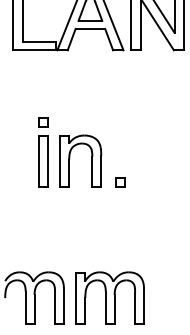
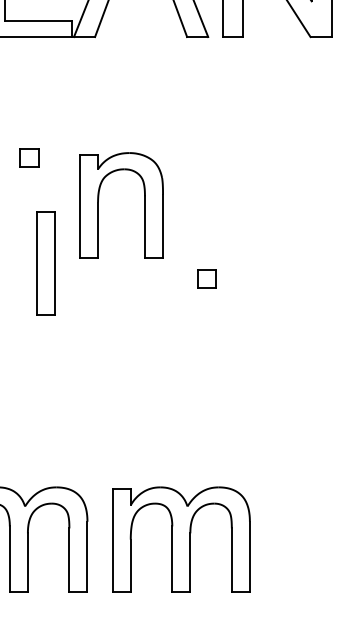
part: (43, 122) -> (29, 159), moved
part: (70, 159) -> (100, 201), moved
part: (120, 182) -> (206, 278), moved

